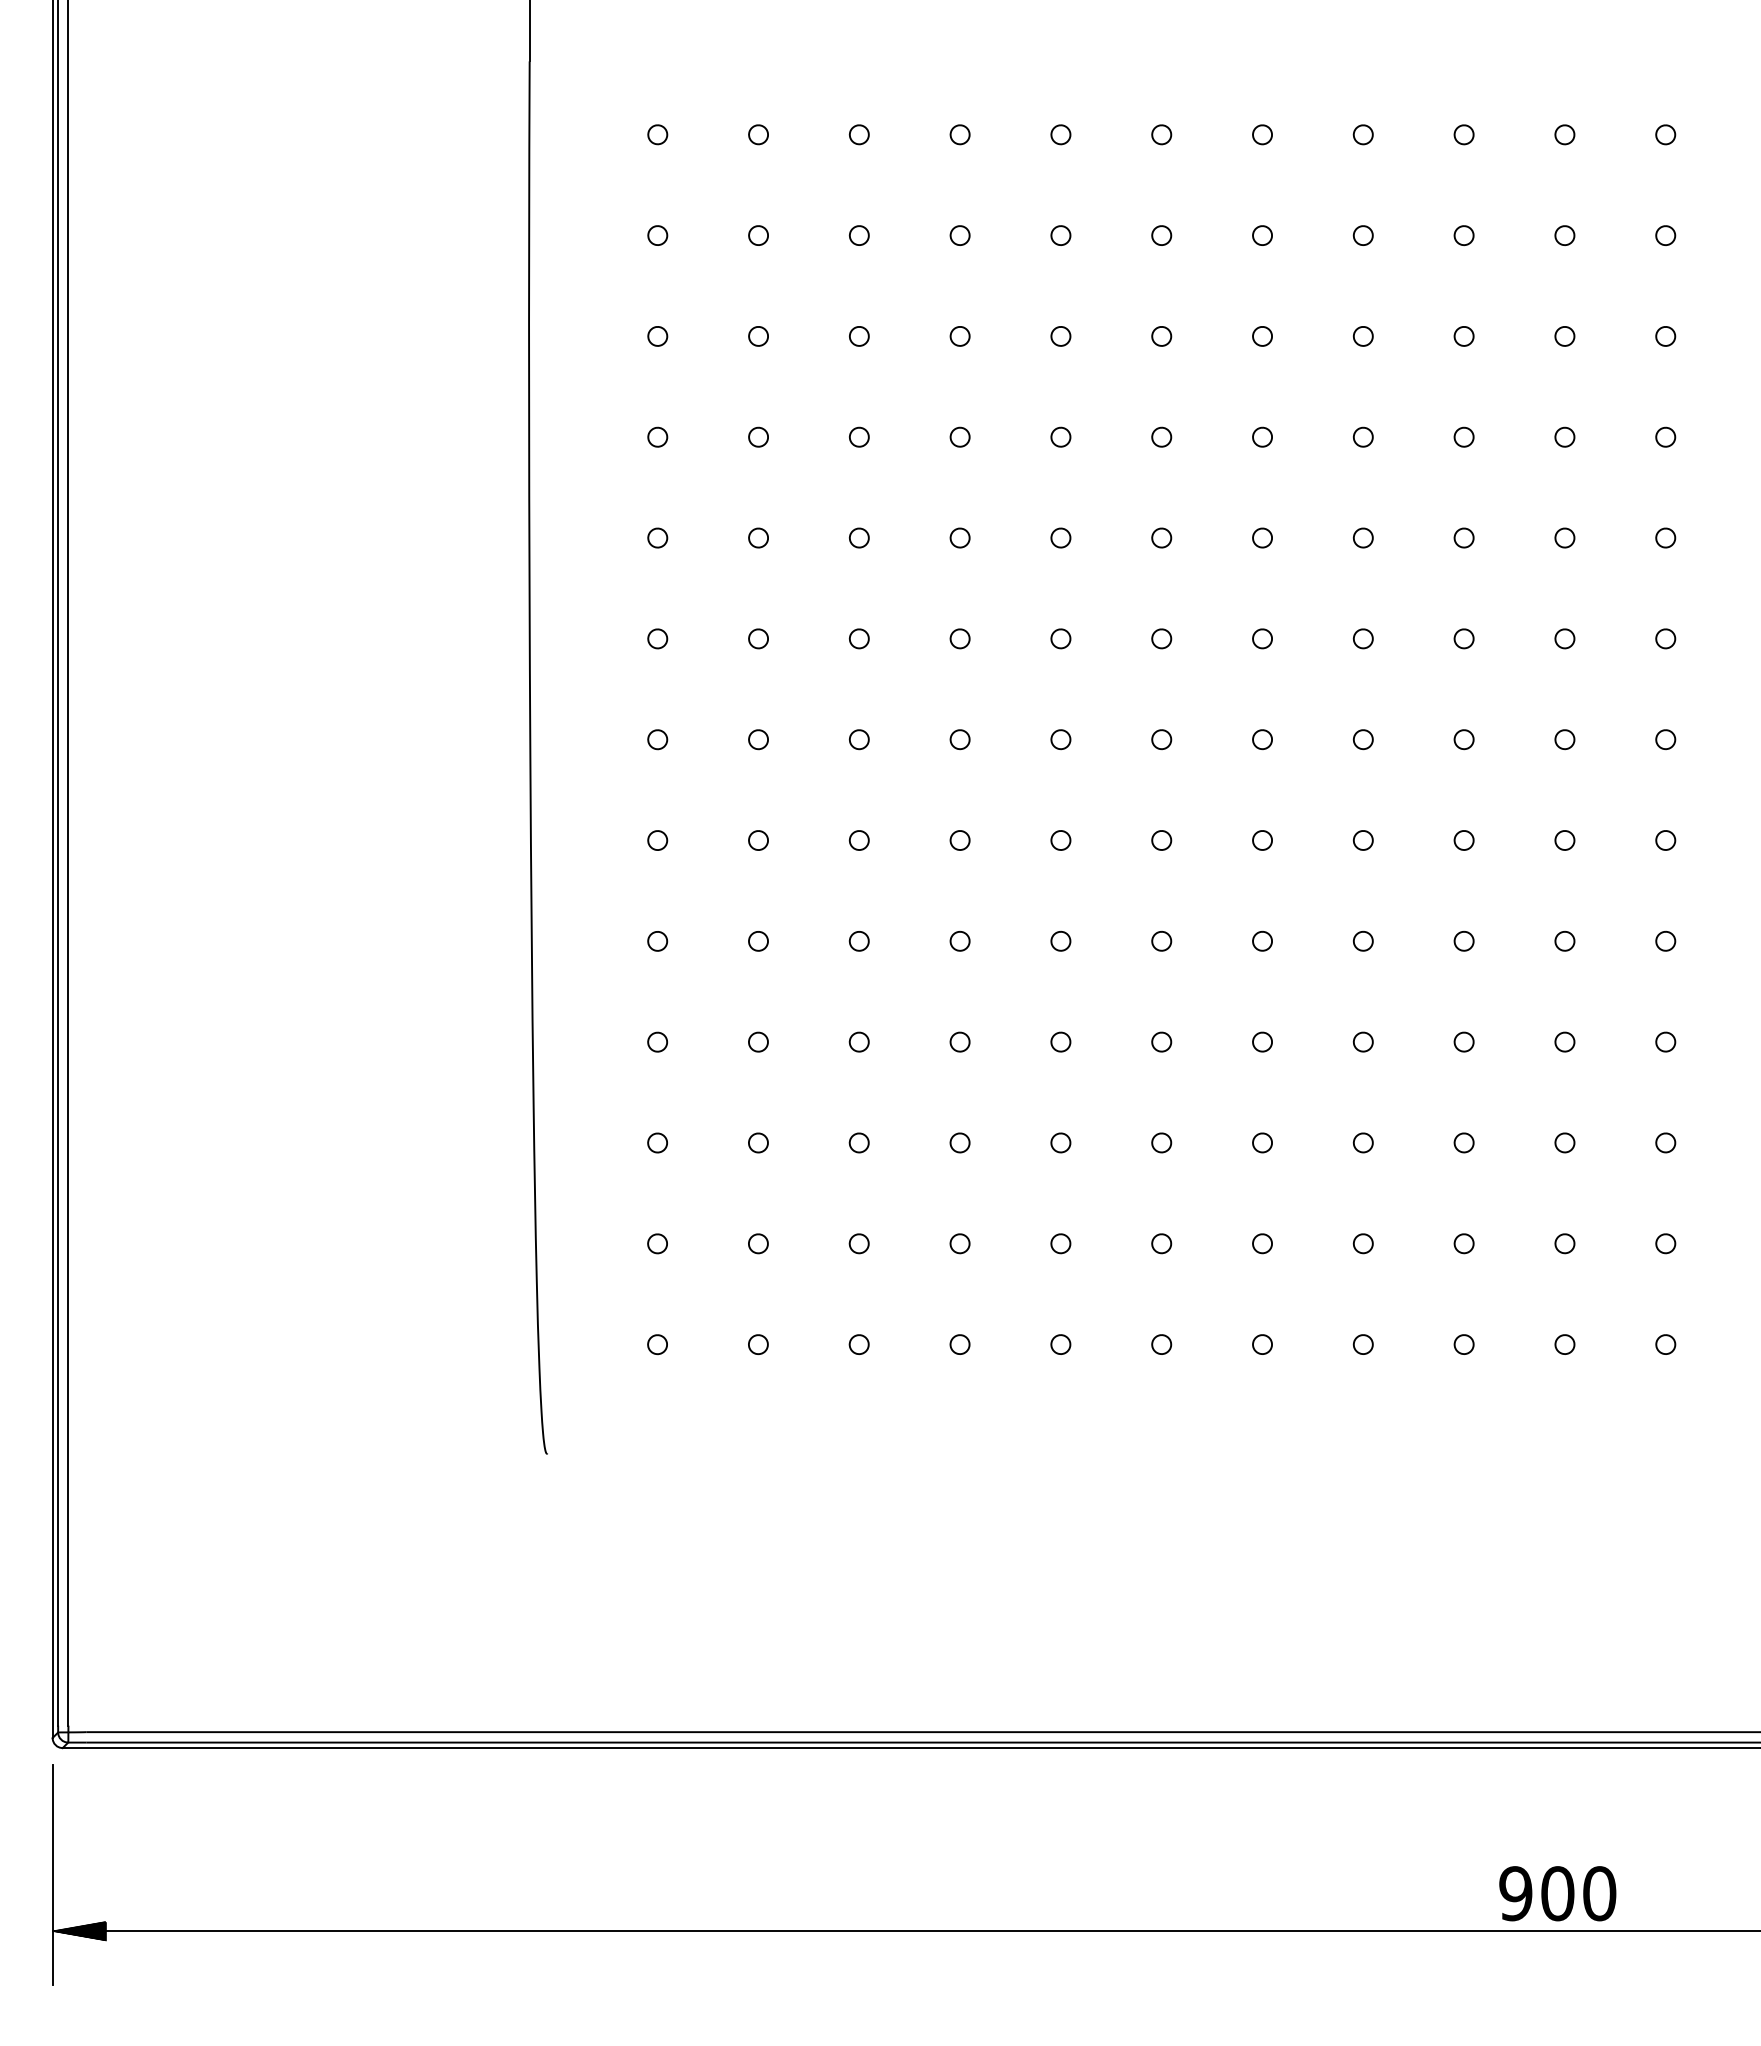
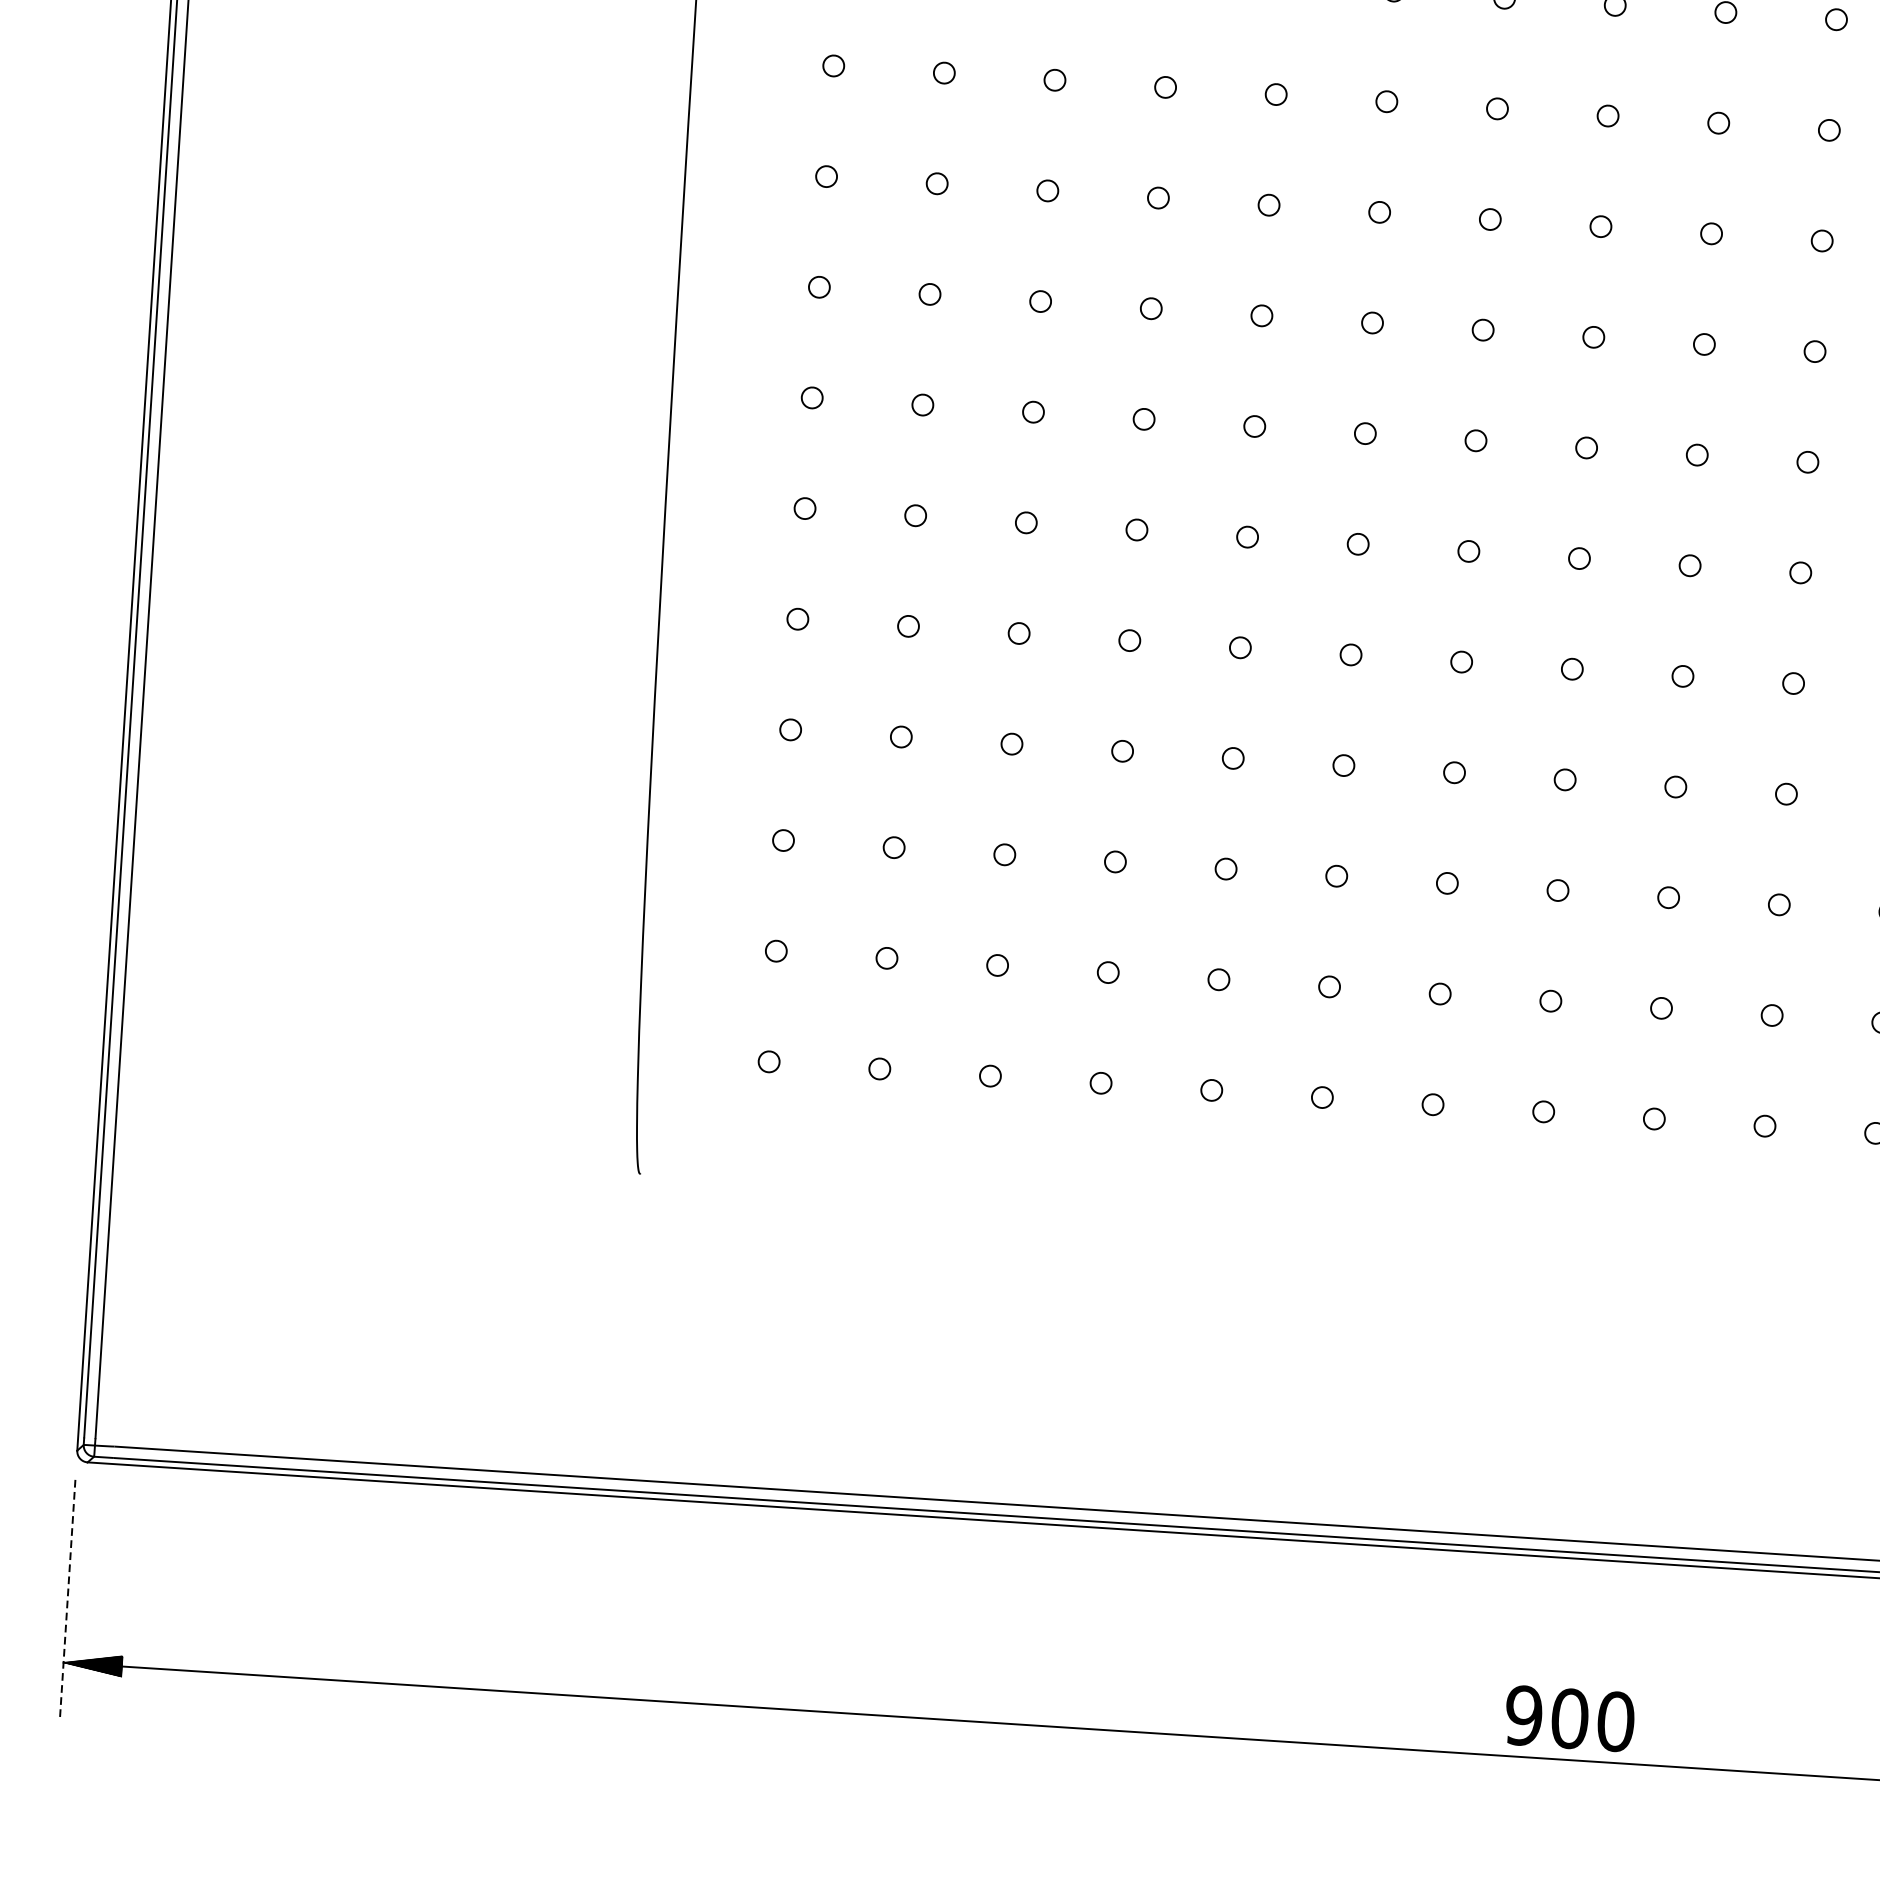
line: (52, 1874) -> (67, 1600), solid -> dashed
text: (1557, 1893) -> (1569, 1718), moved

